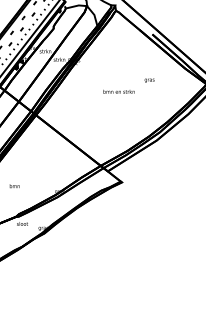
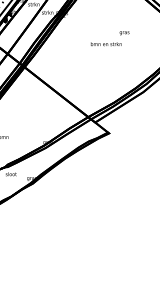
text: (149, 80) -> (124, 33), moved

